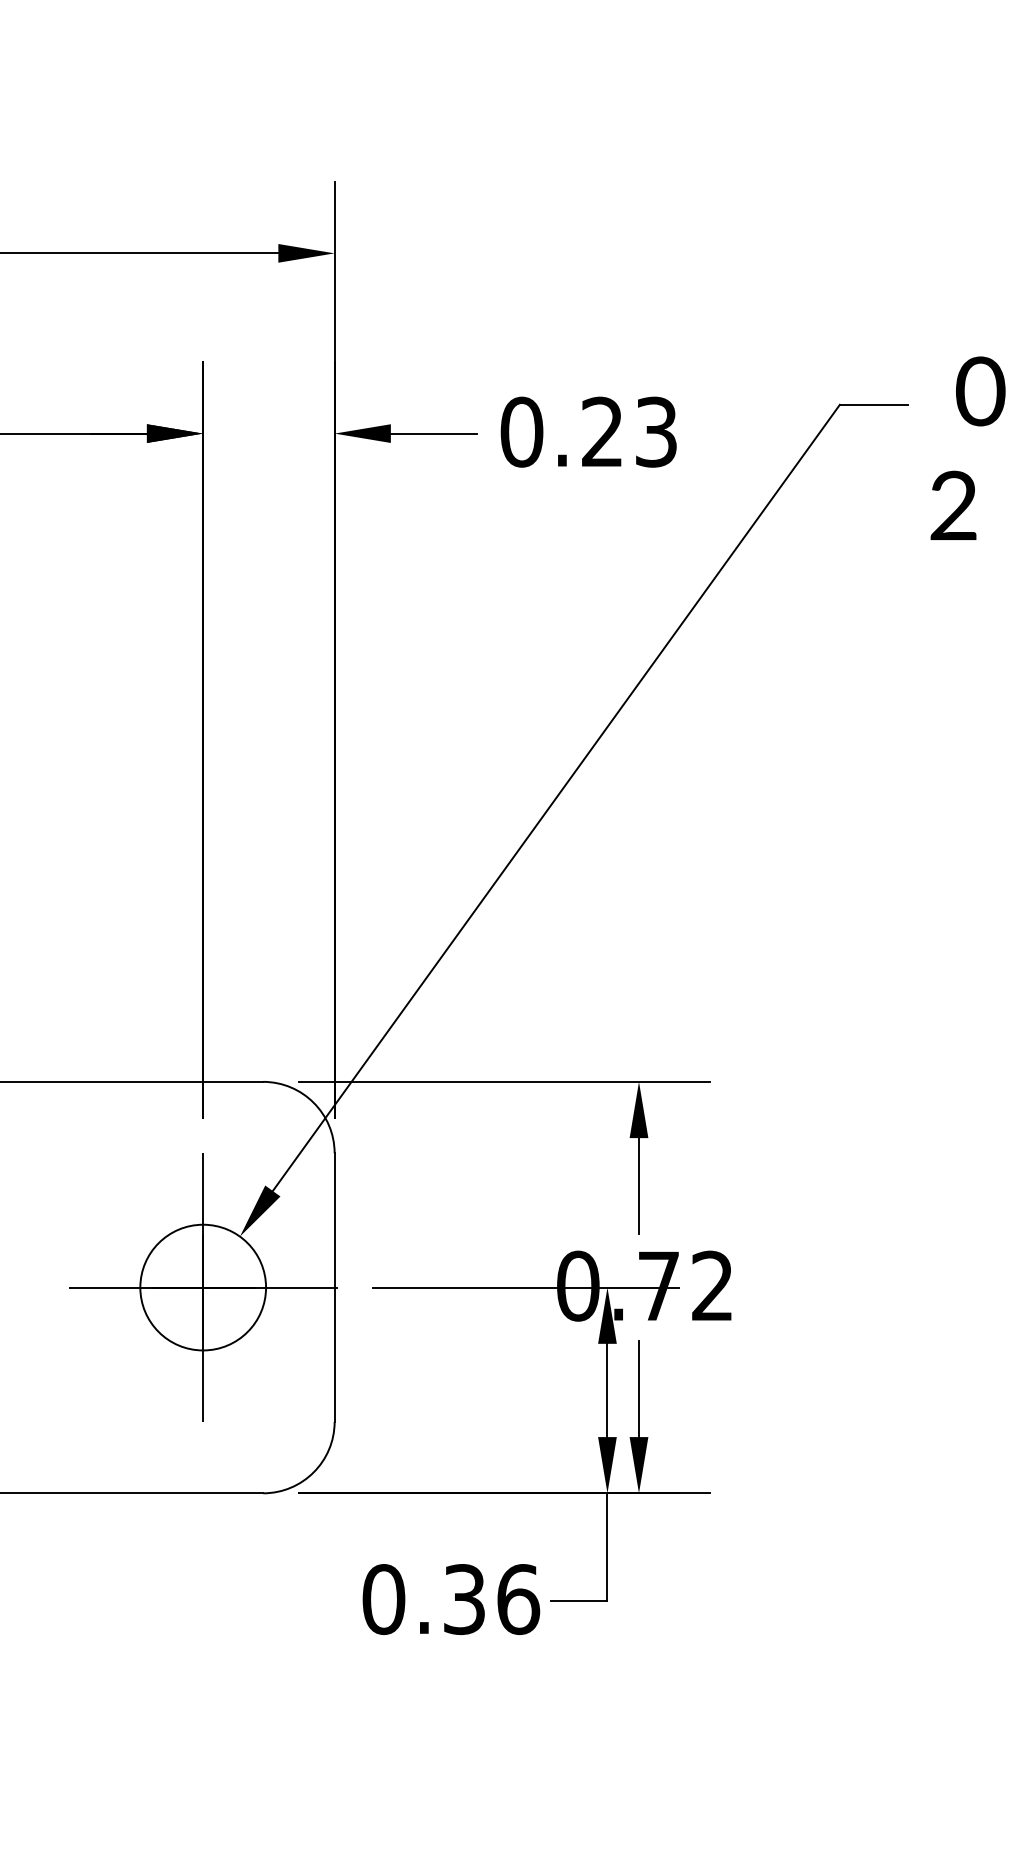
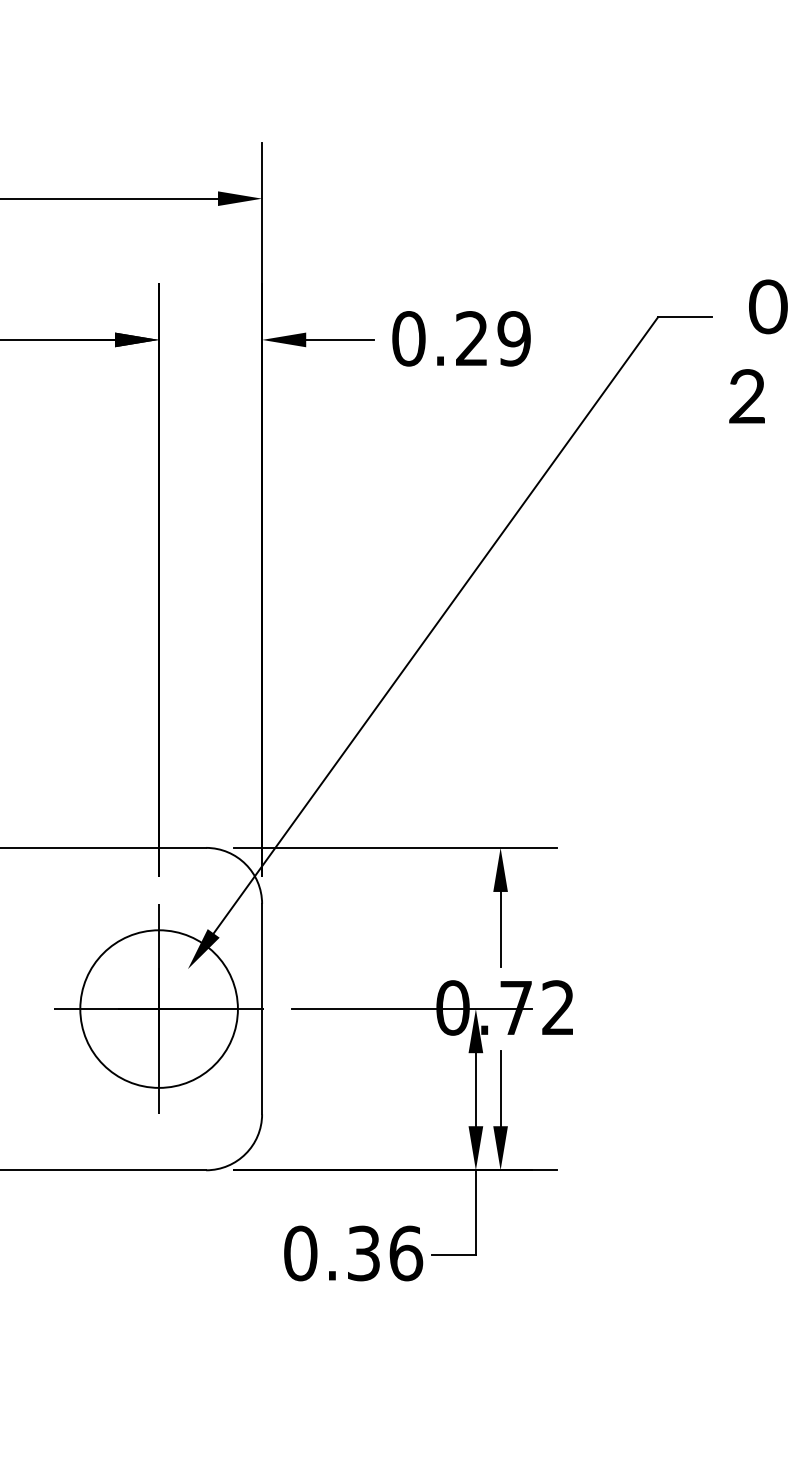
text: (655, 431) -> (513, 338), 0.23 -> 0.29
circle: (202, 1286) -> (158, 1008), size x1.6

